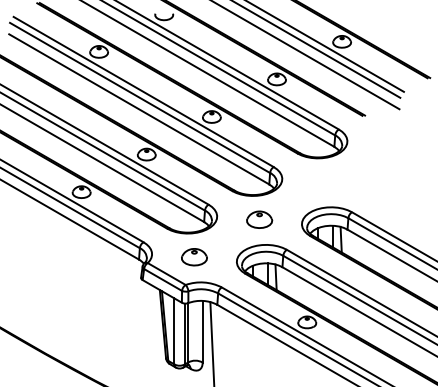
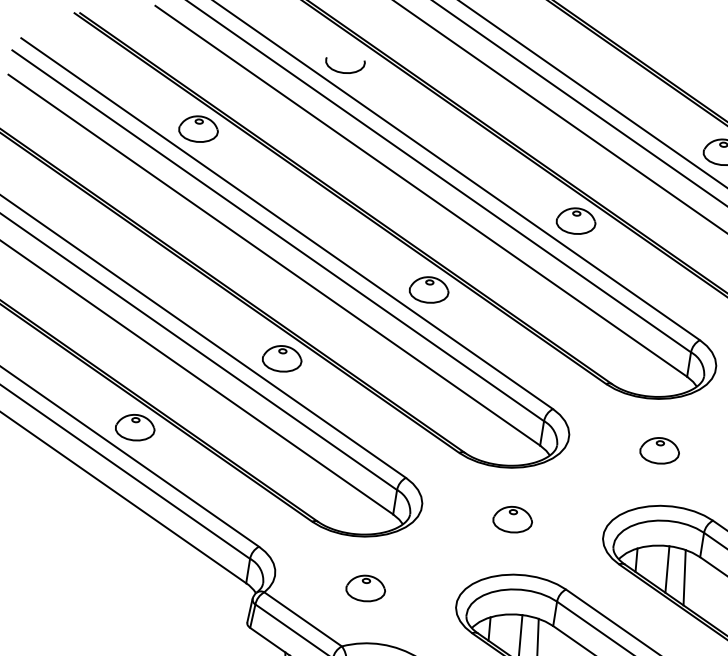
part: (324, 181) -> (659, 449), added
part: (259, 219) -> (512, 519), size x0.71
part: (194, 257) -> (365, 588), size x0.71

